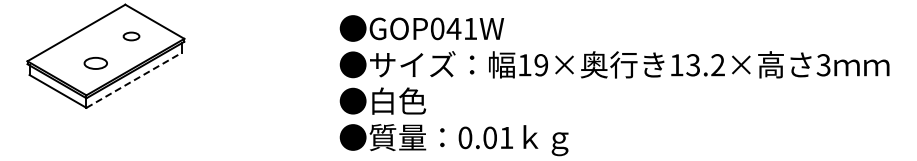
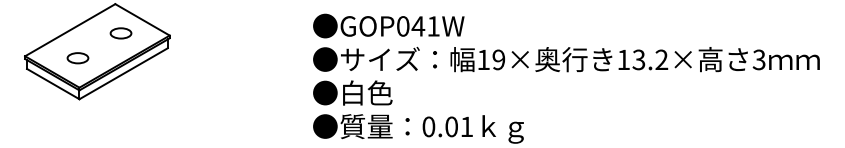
part: (131, 36) -> (121, 33), size x1.43
part: (95, 63) -> (77, 58), moved
line: (134, 79) -> (123, 73), dashed -> solid

